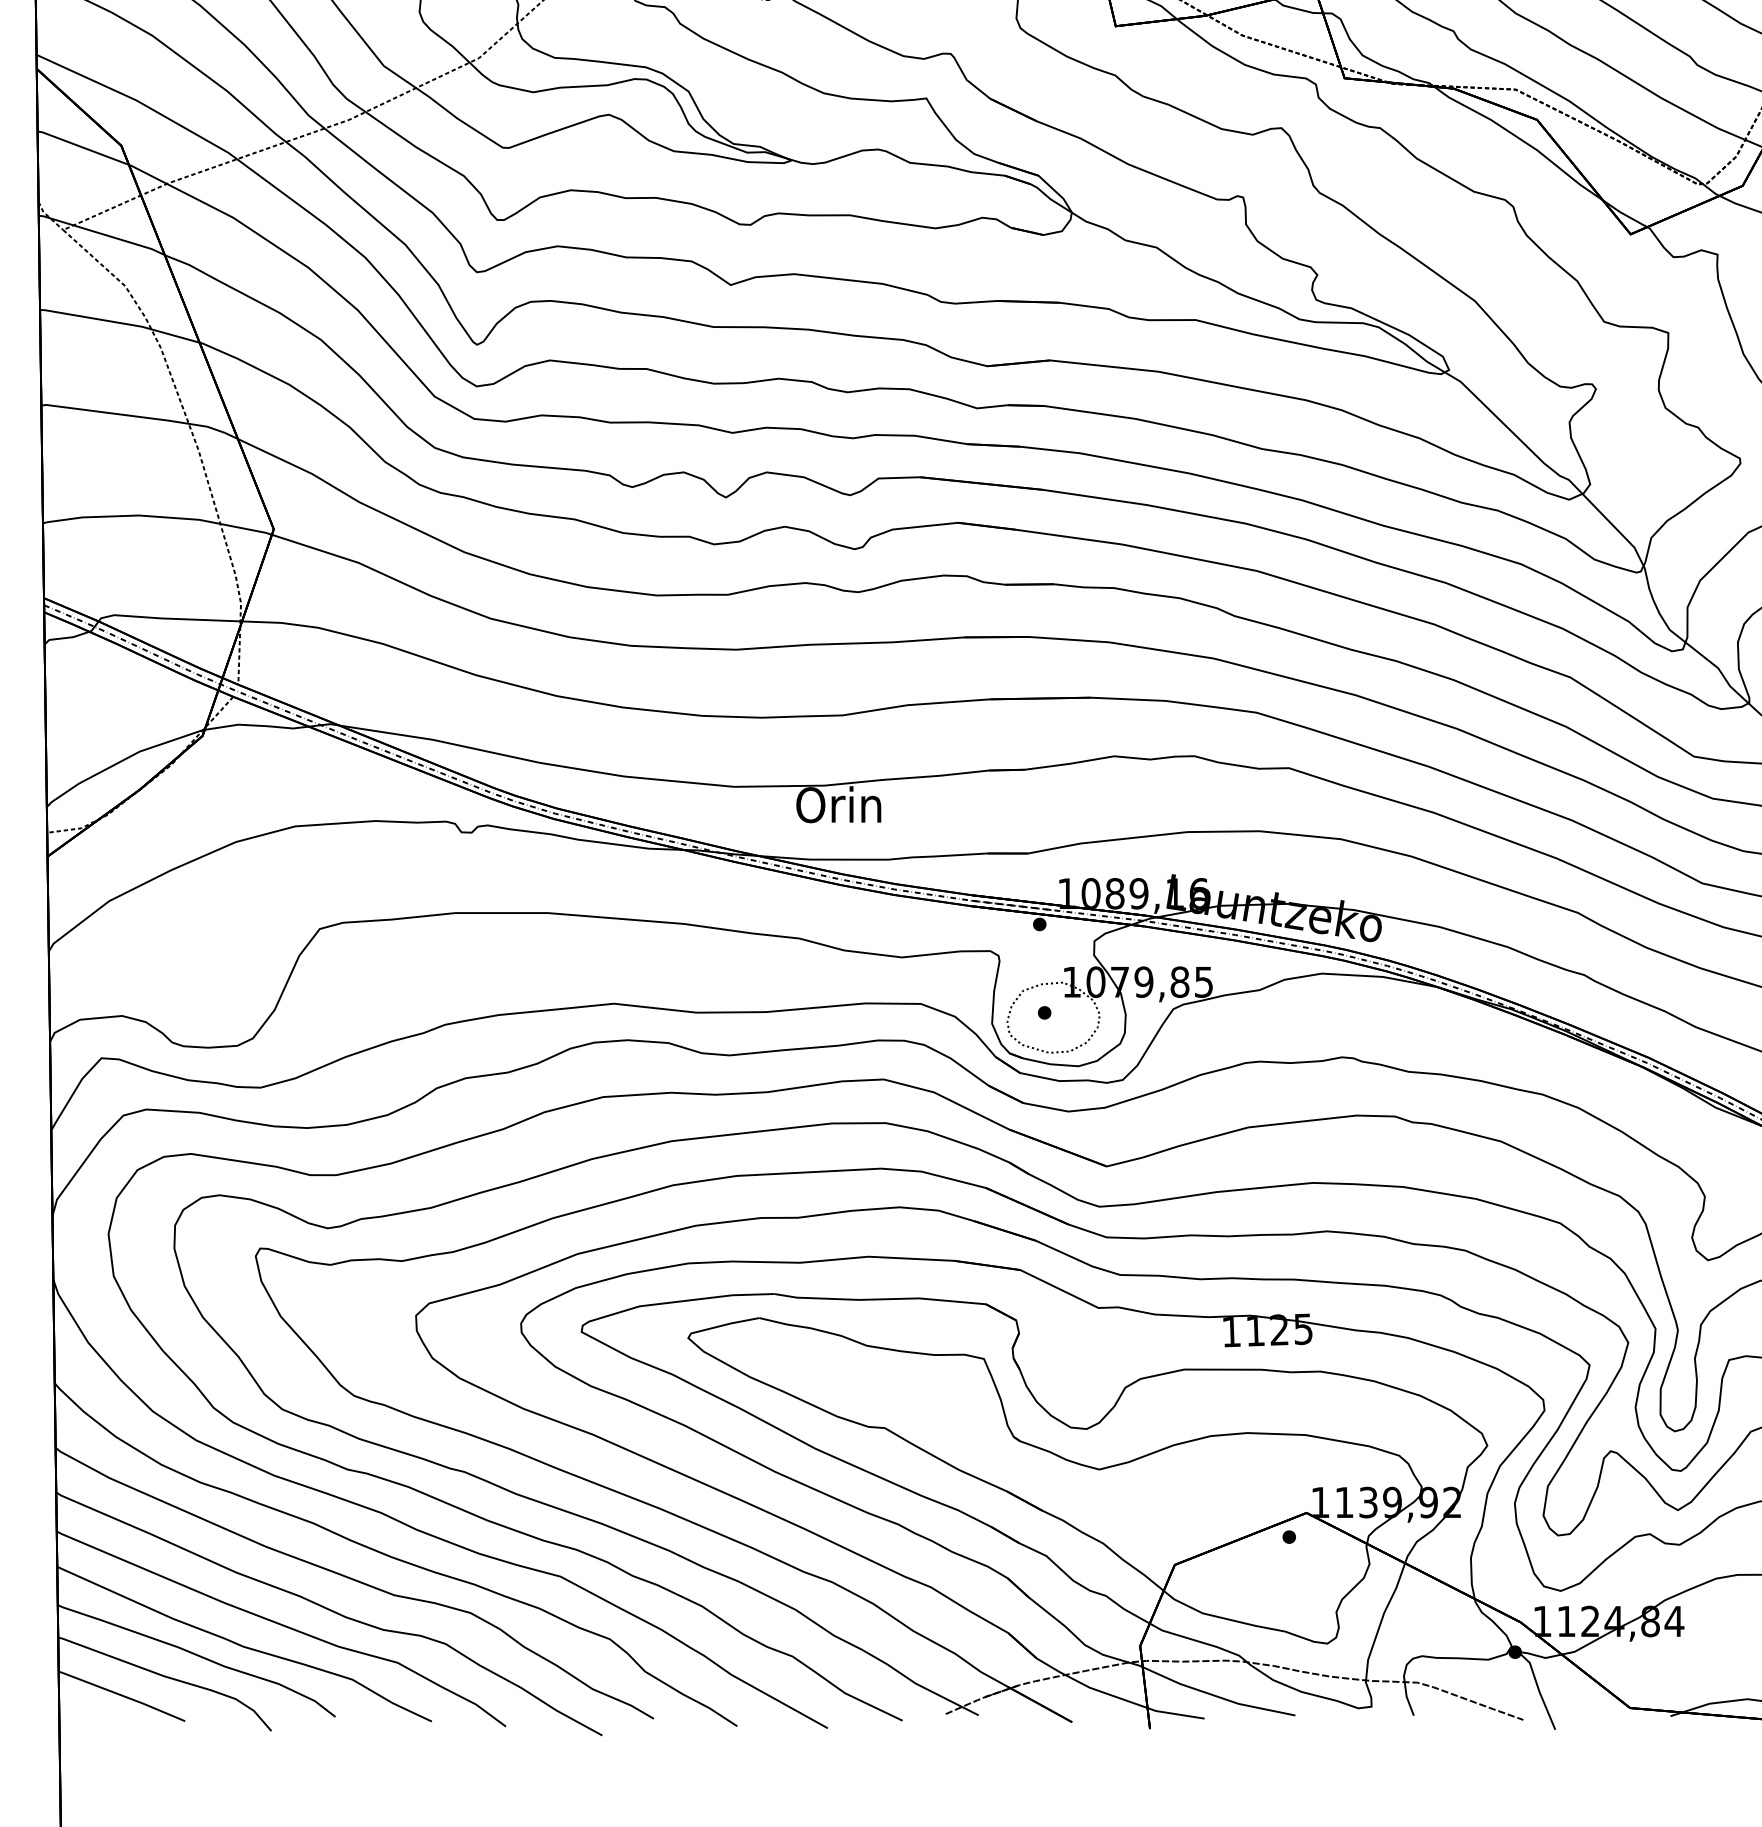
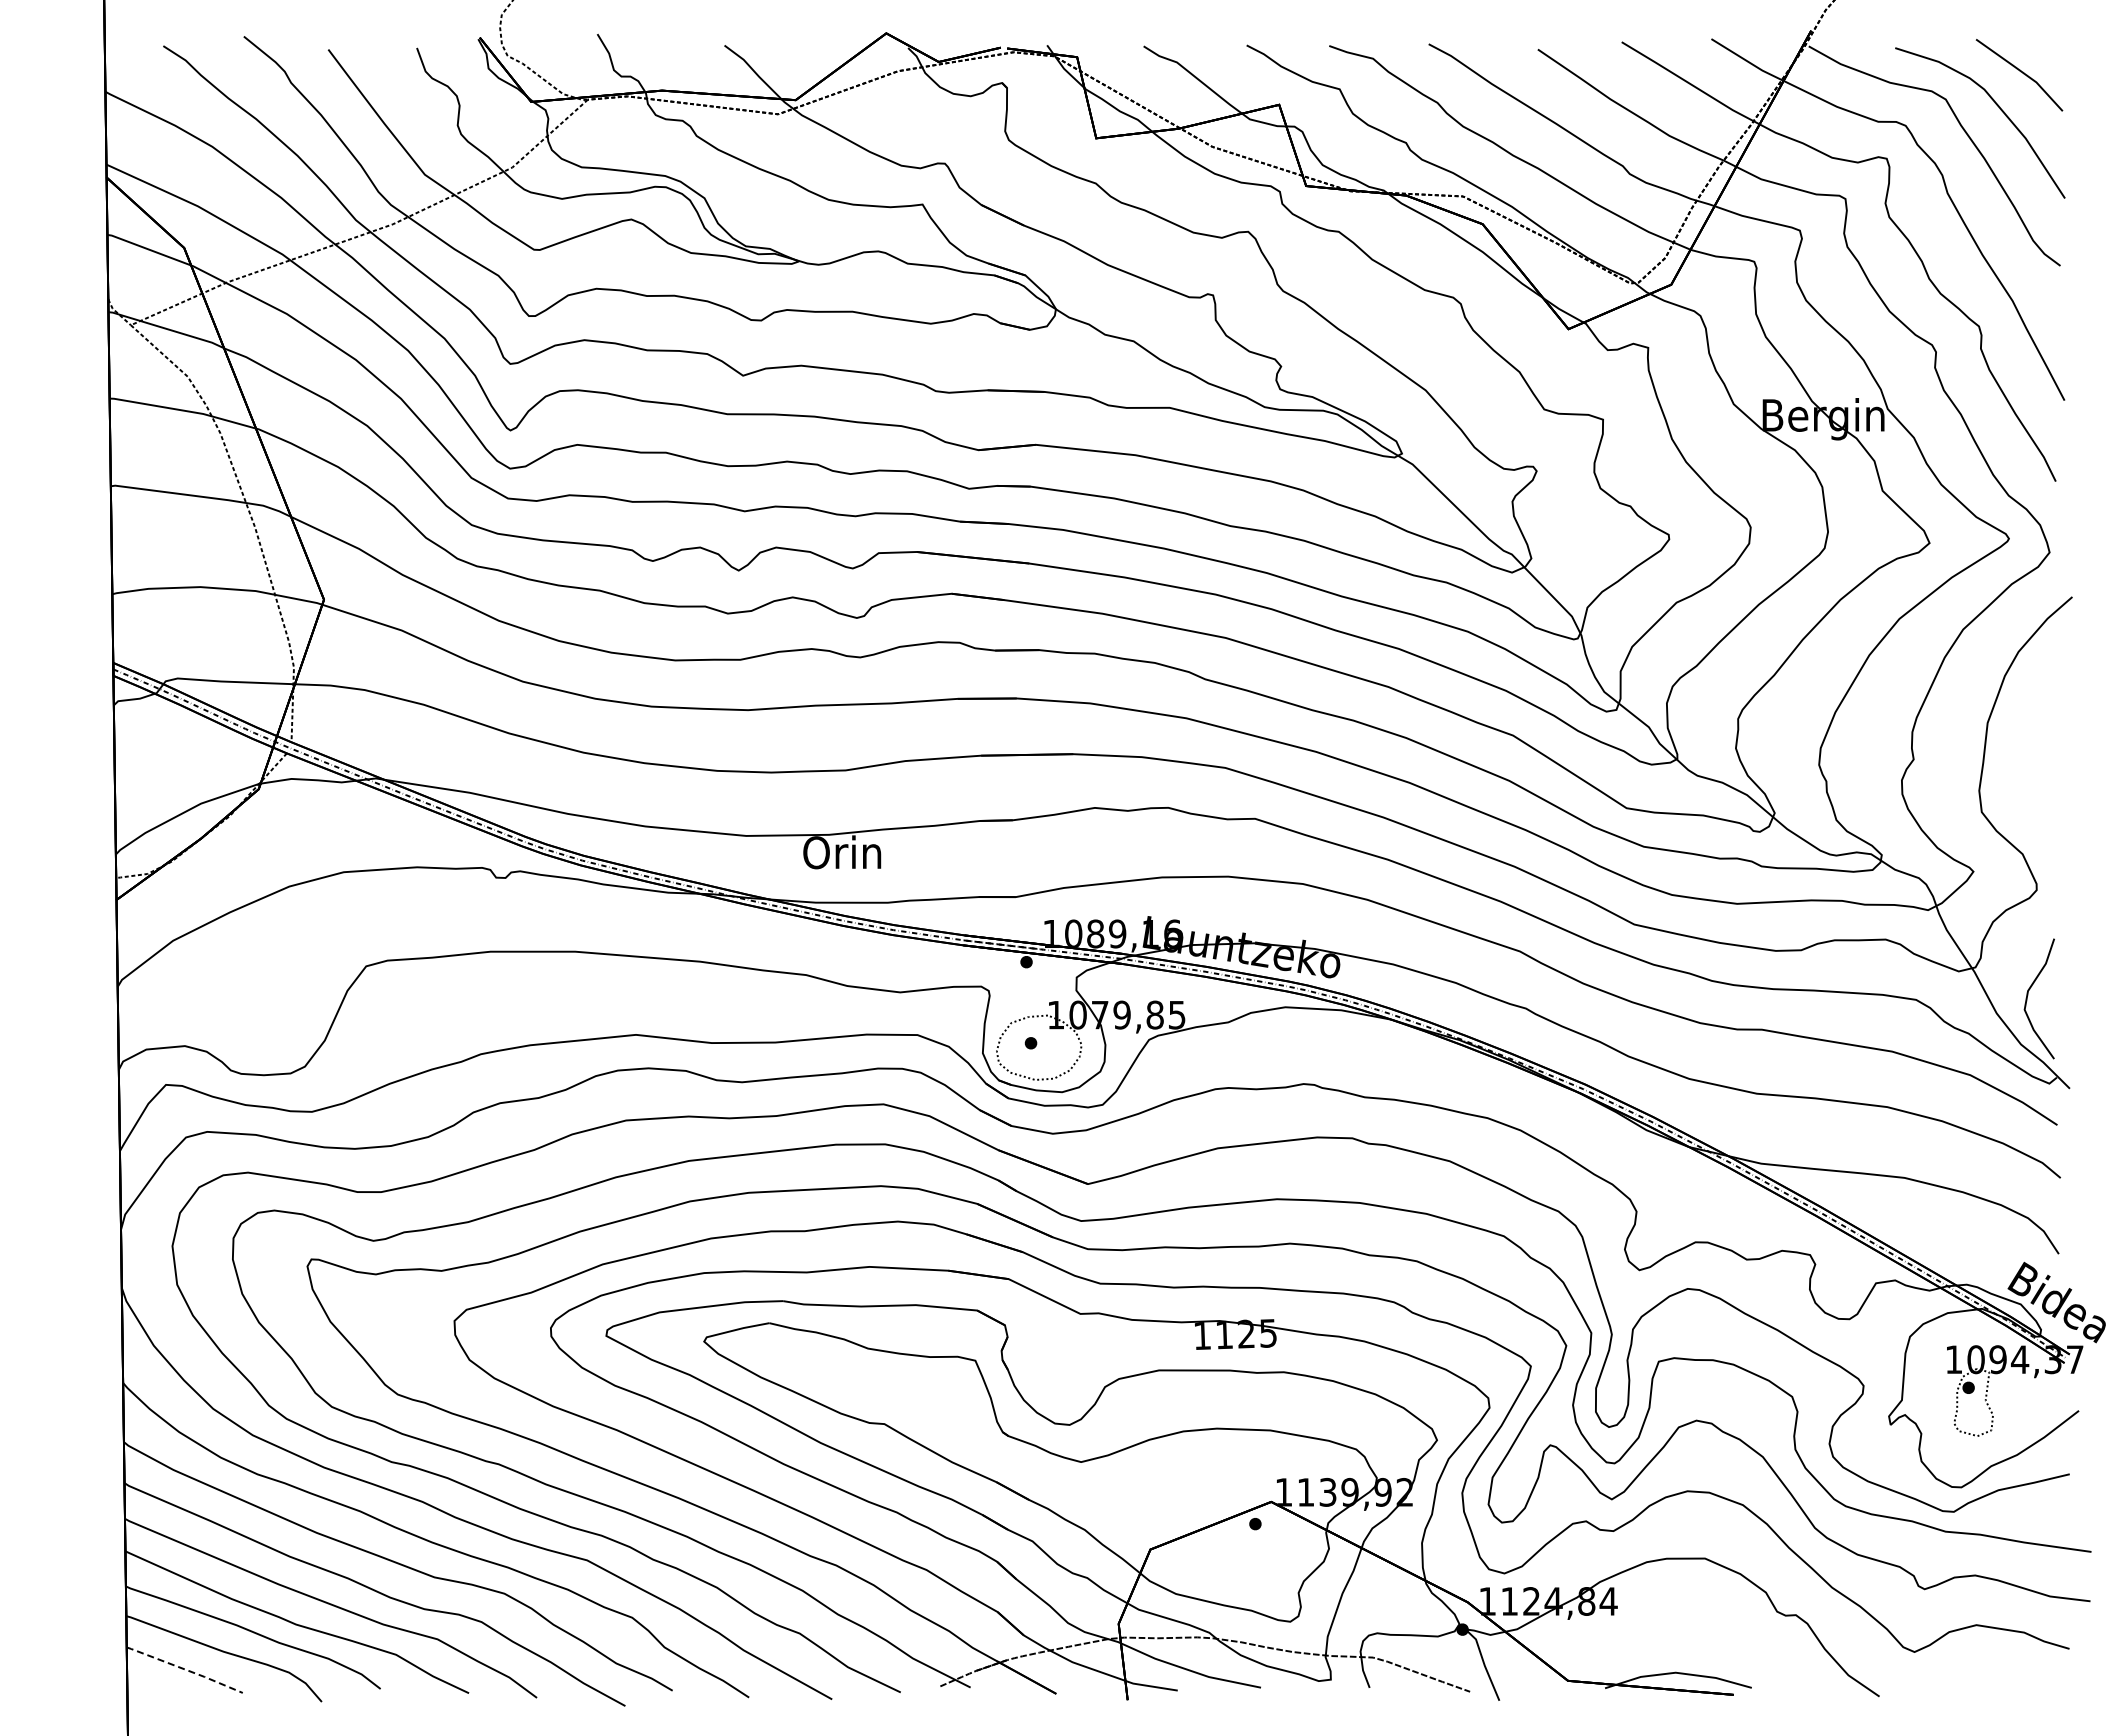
line: (122, 1695) -> (185, 1669), solid -> dashed

